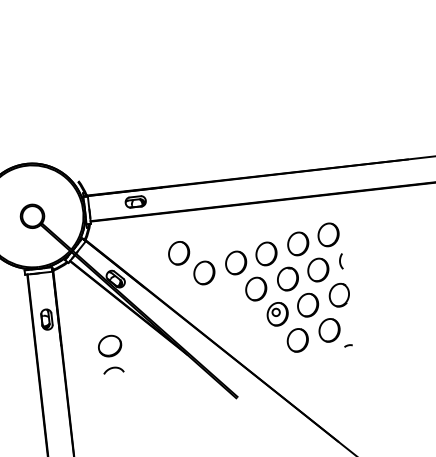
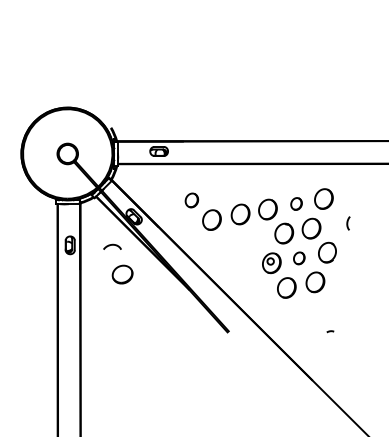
part: (298, 243) -> (296, 203), size x0.6
part: (178, 253) -> (191, 200), size x0.7
curve: (341, 261) -> (348, 223), moved
part: (256, 288) -> (255, 238), removed
part: (308, 305) -> (299, 258), size x0.6
curve: (348, 345) -> (330, 331), moved
curve: (113, 368) -> (112, 245), moved

